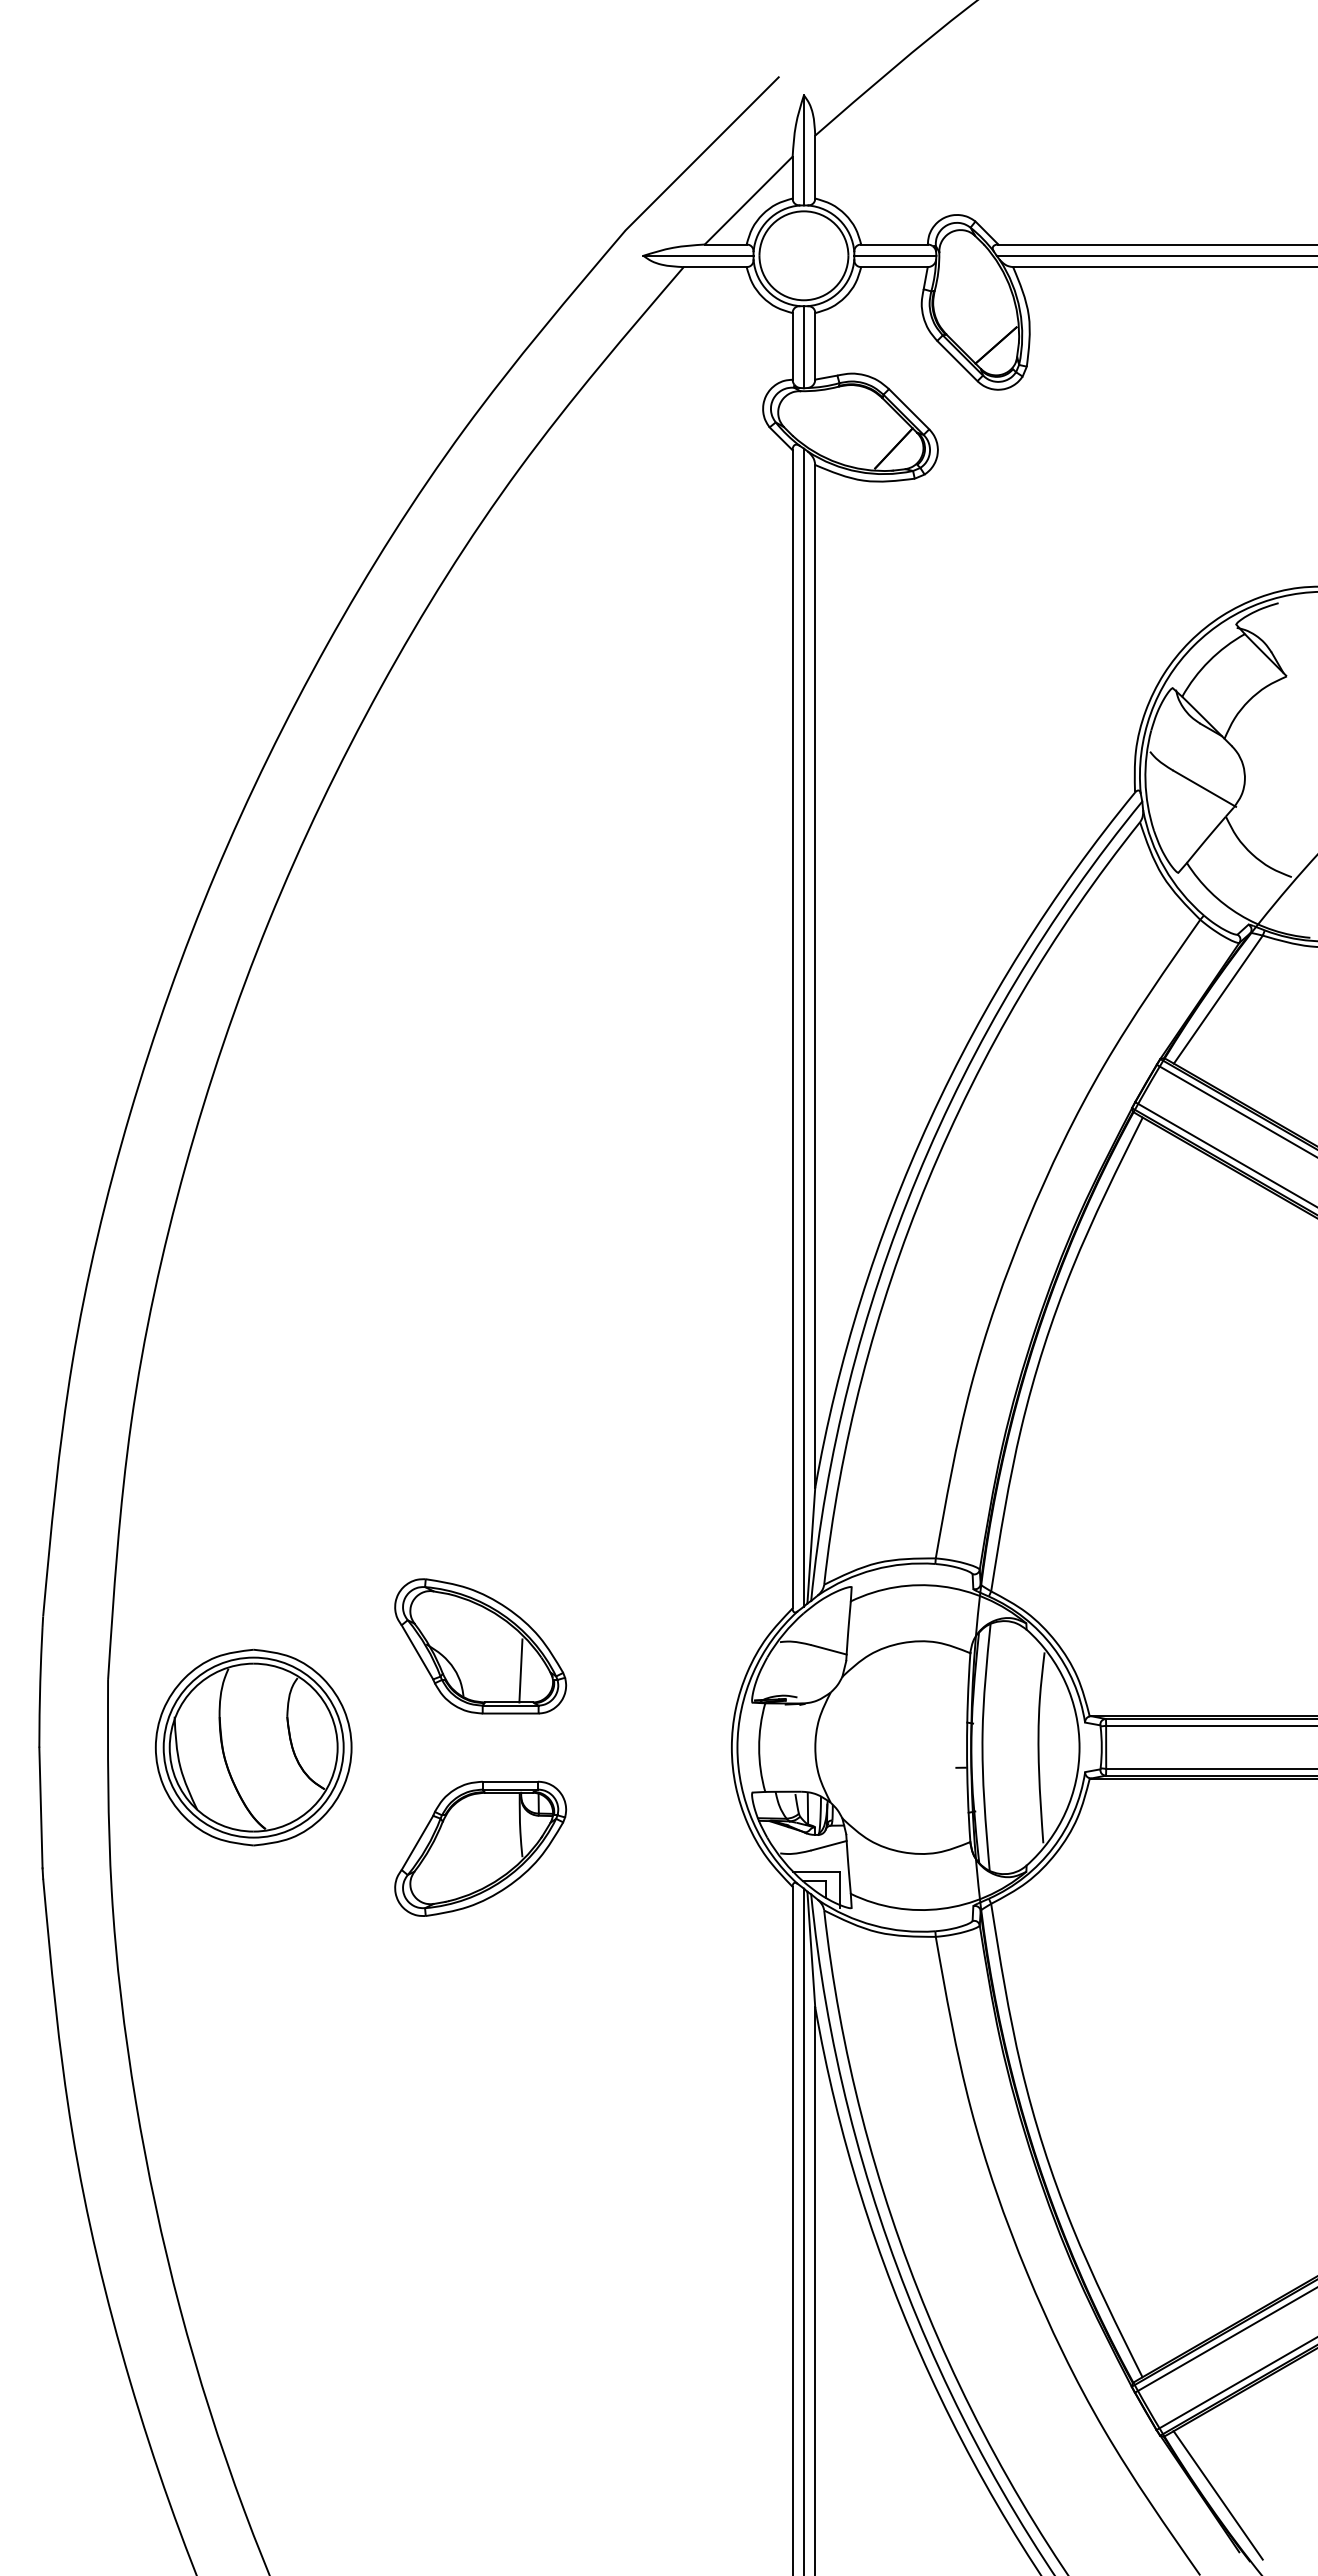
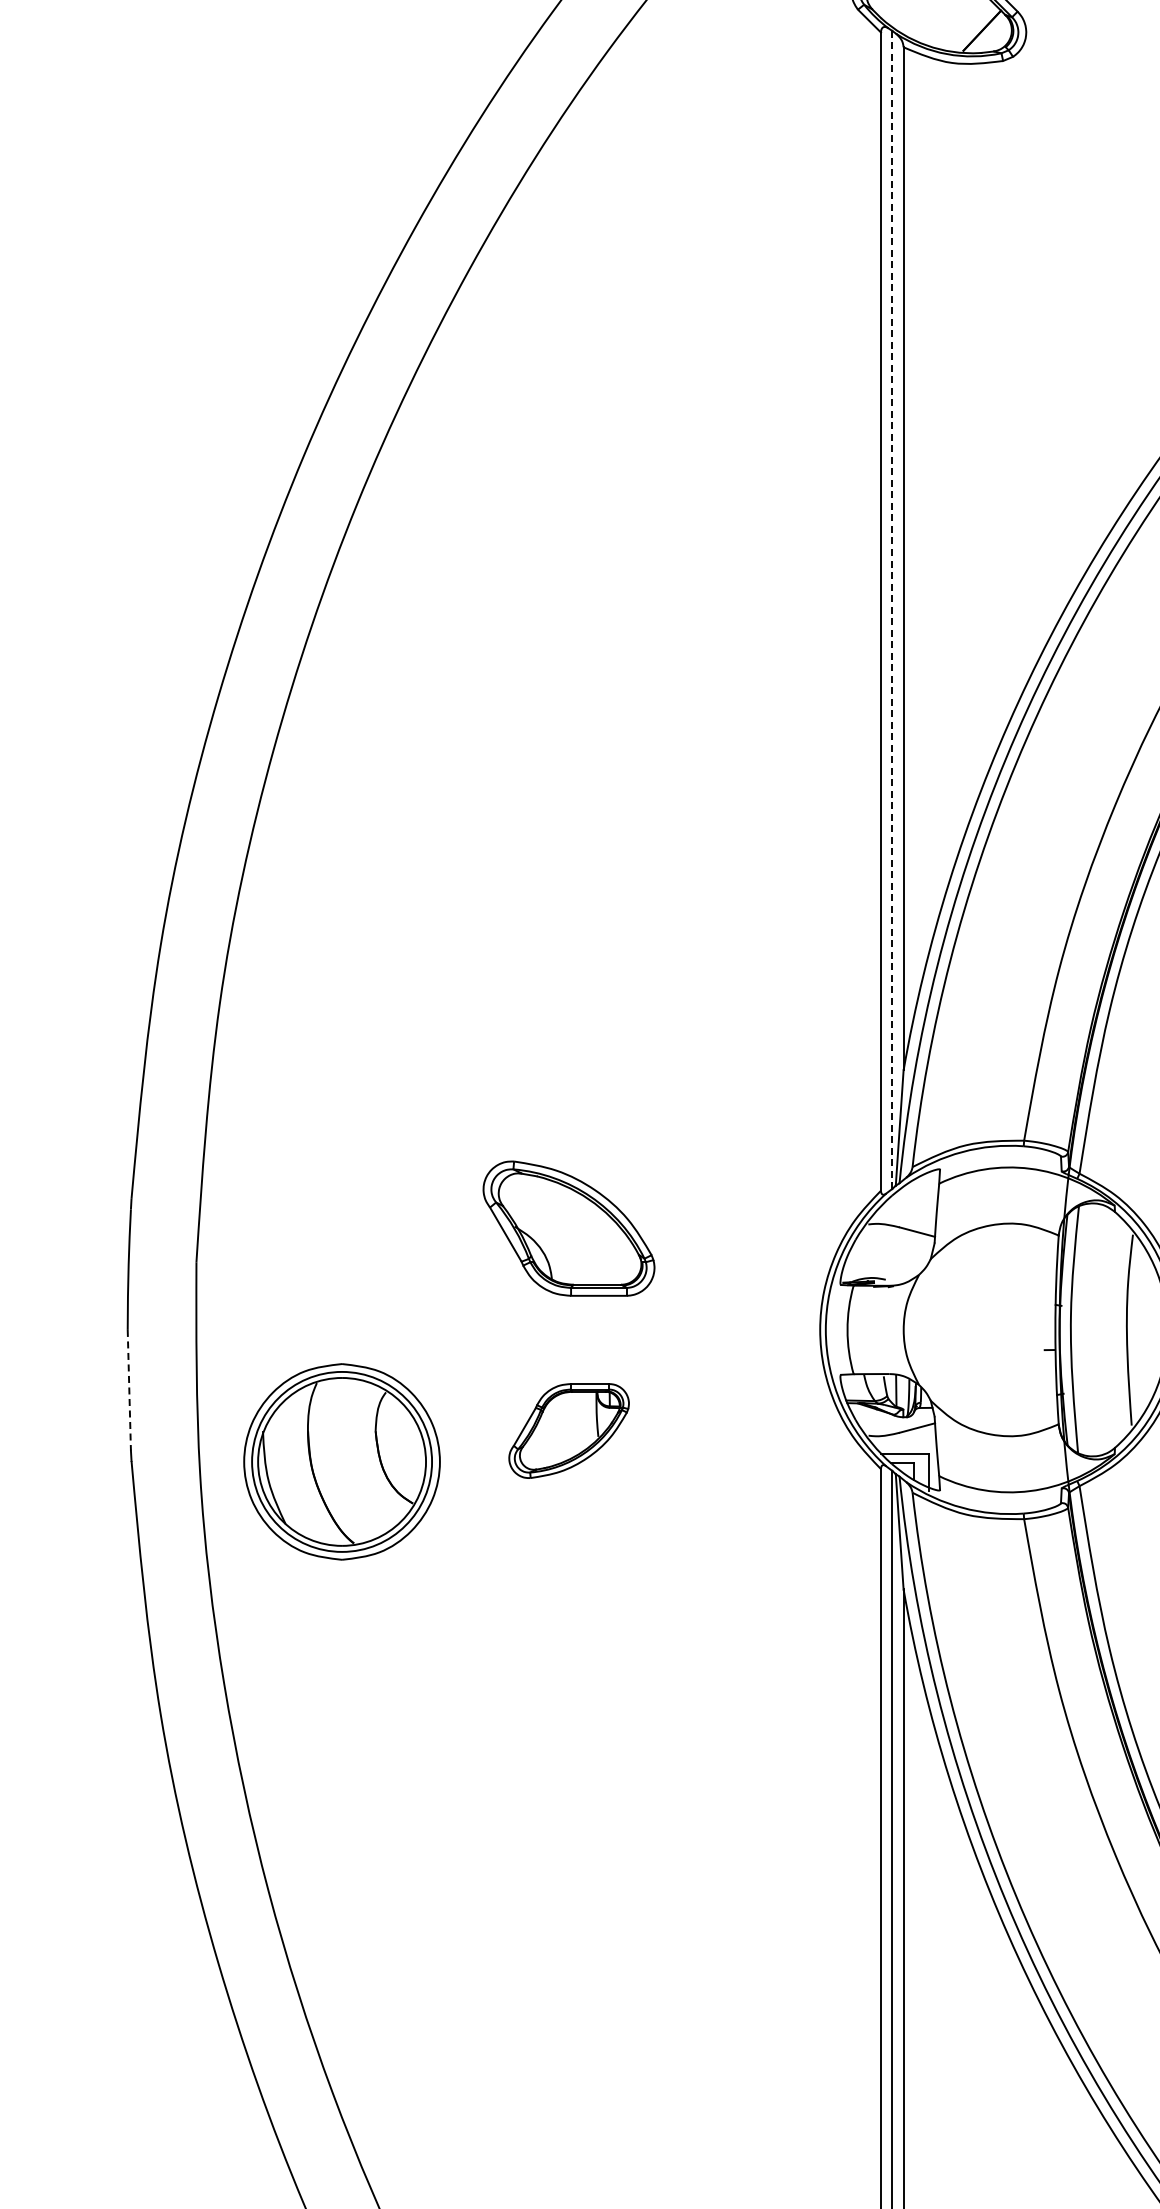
line: (803, 1028) -> (891, 610), solid -> dashed
line: (520, 1670) -> (608, 1252), removed
part: (253, 1747) -> (341, 1461), moved
line: (40, 1808) -> (128, 1390), solid -> dashed
part: (480, 1848) -> (568, 1430), size x0.7

